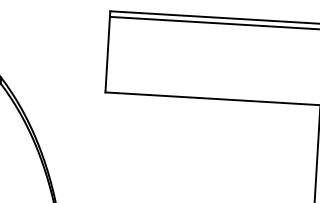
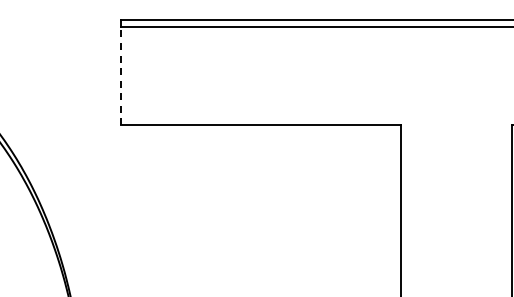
line: (107, 54) -> (120, 75), solid -> dashed

